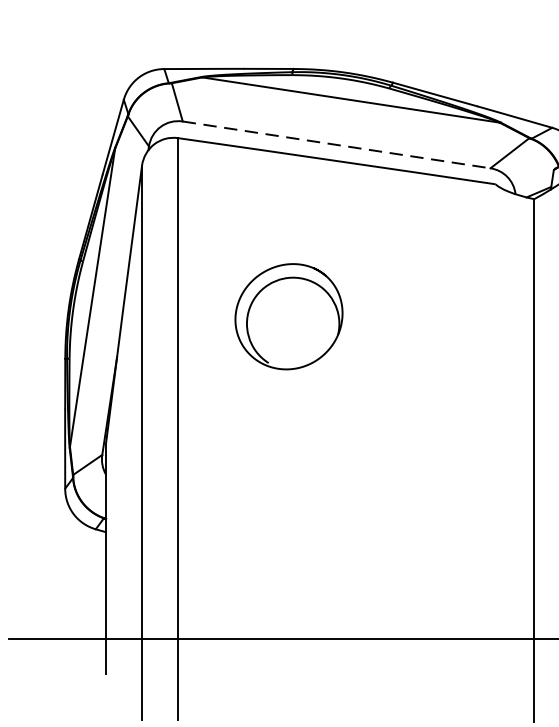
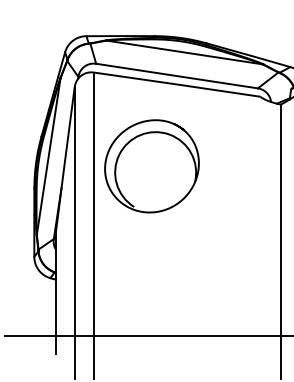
line: (337, 145) -> (177, 76), dashed -> solid
part: (288, 316) -> (151, 166), size x1.67

